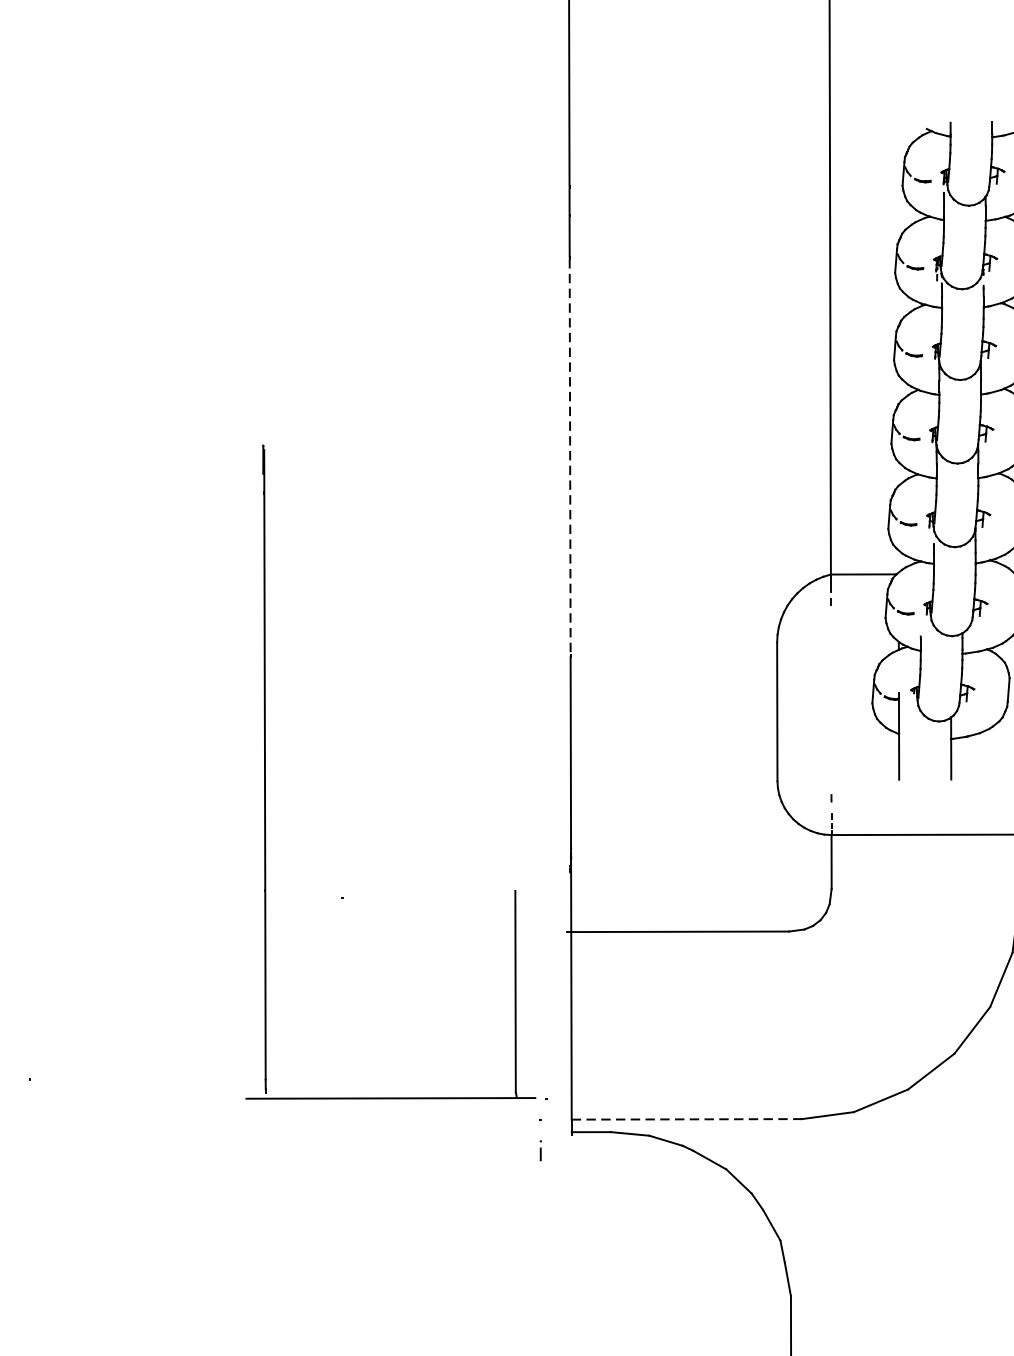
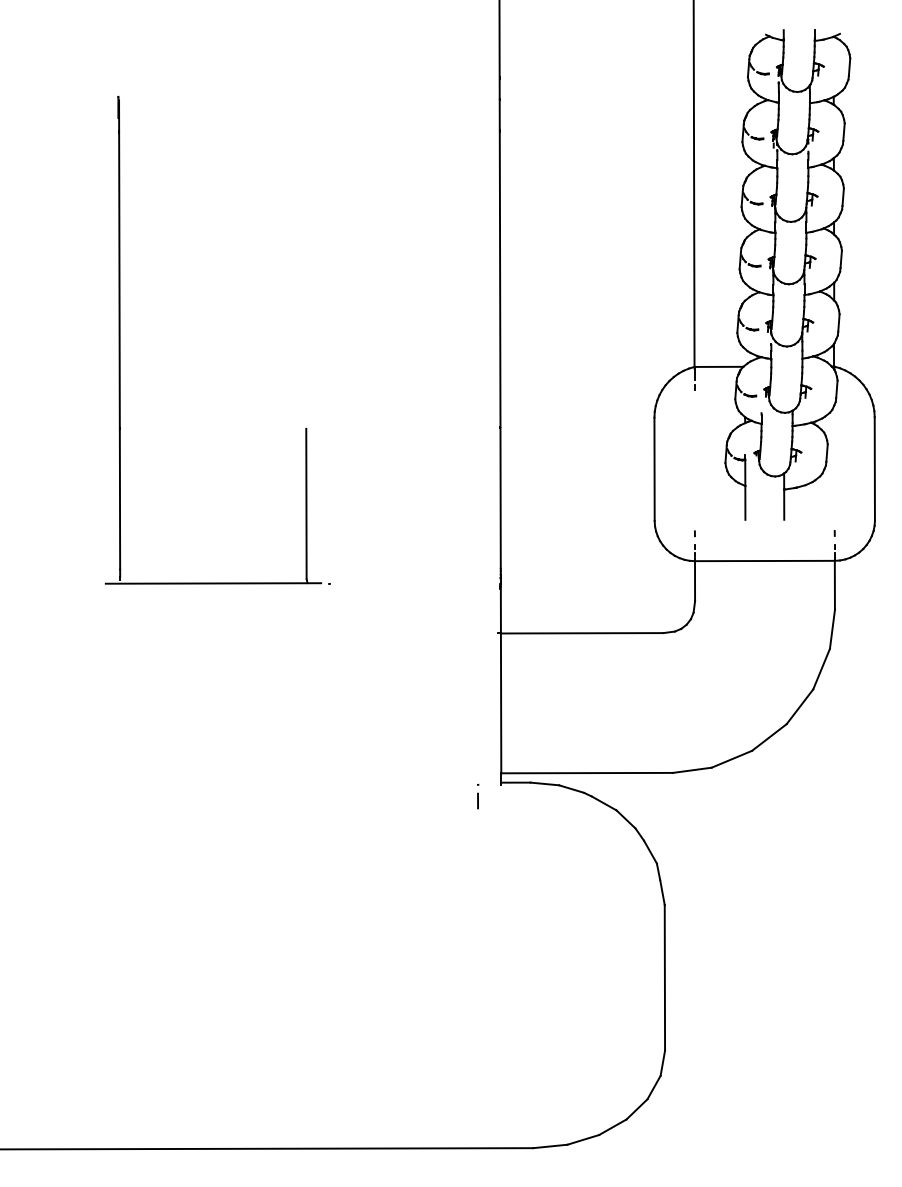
line: (570, 457) -> (500, 279), dashed -> solid
part: (266, 771) -> (120, 339), moved
line: (687, 1119) -> (587, 773), dashed -> solid
part: (541, 1150) -> (478, 796), size x1.67

